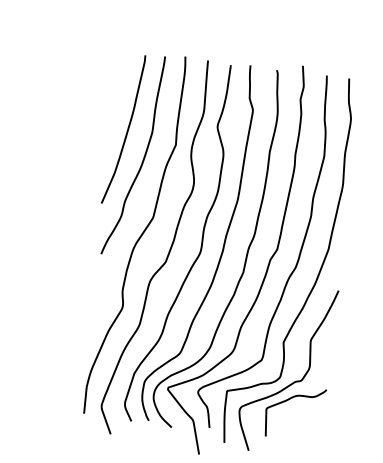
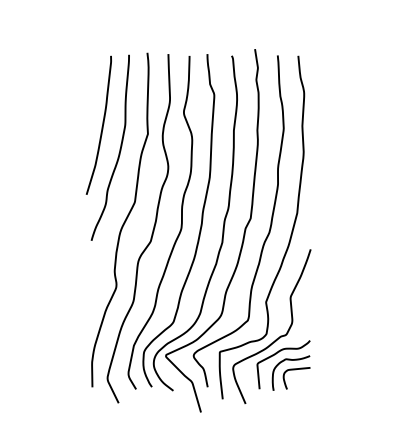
part: (301, 422) -> (290, 372), added

